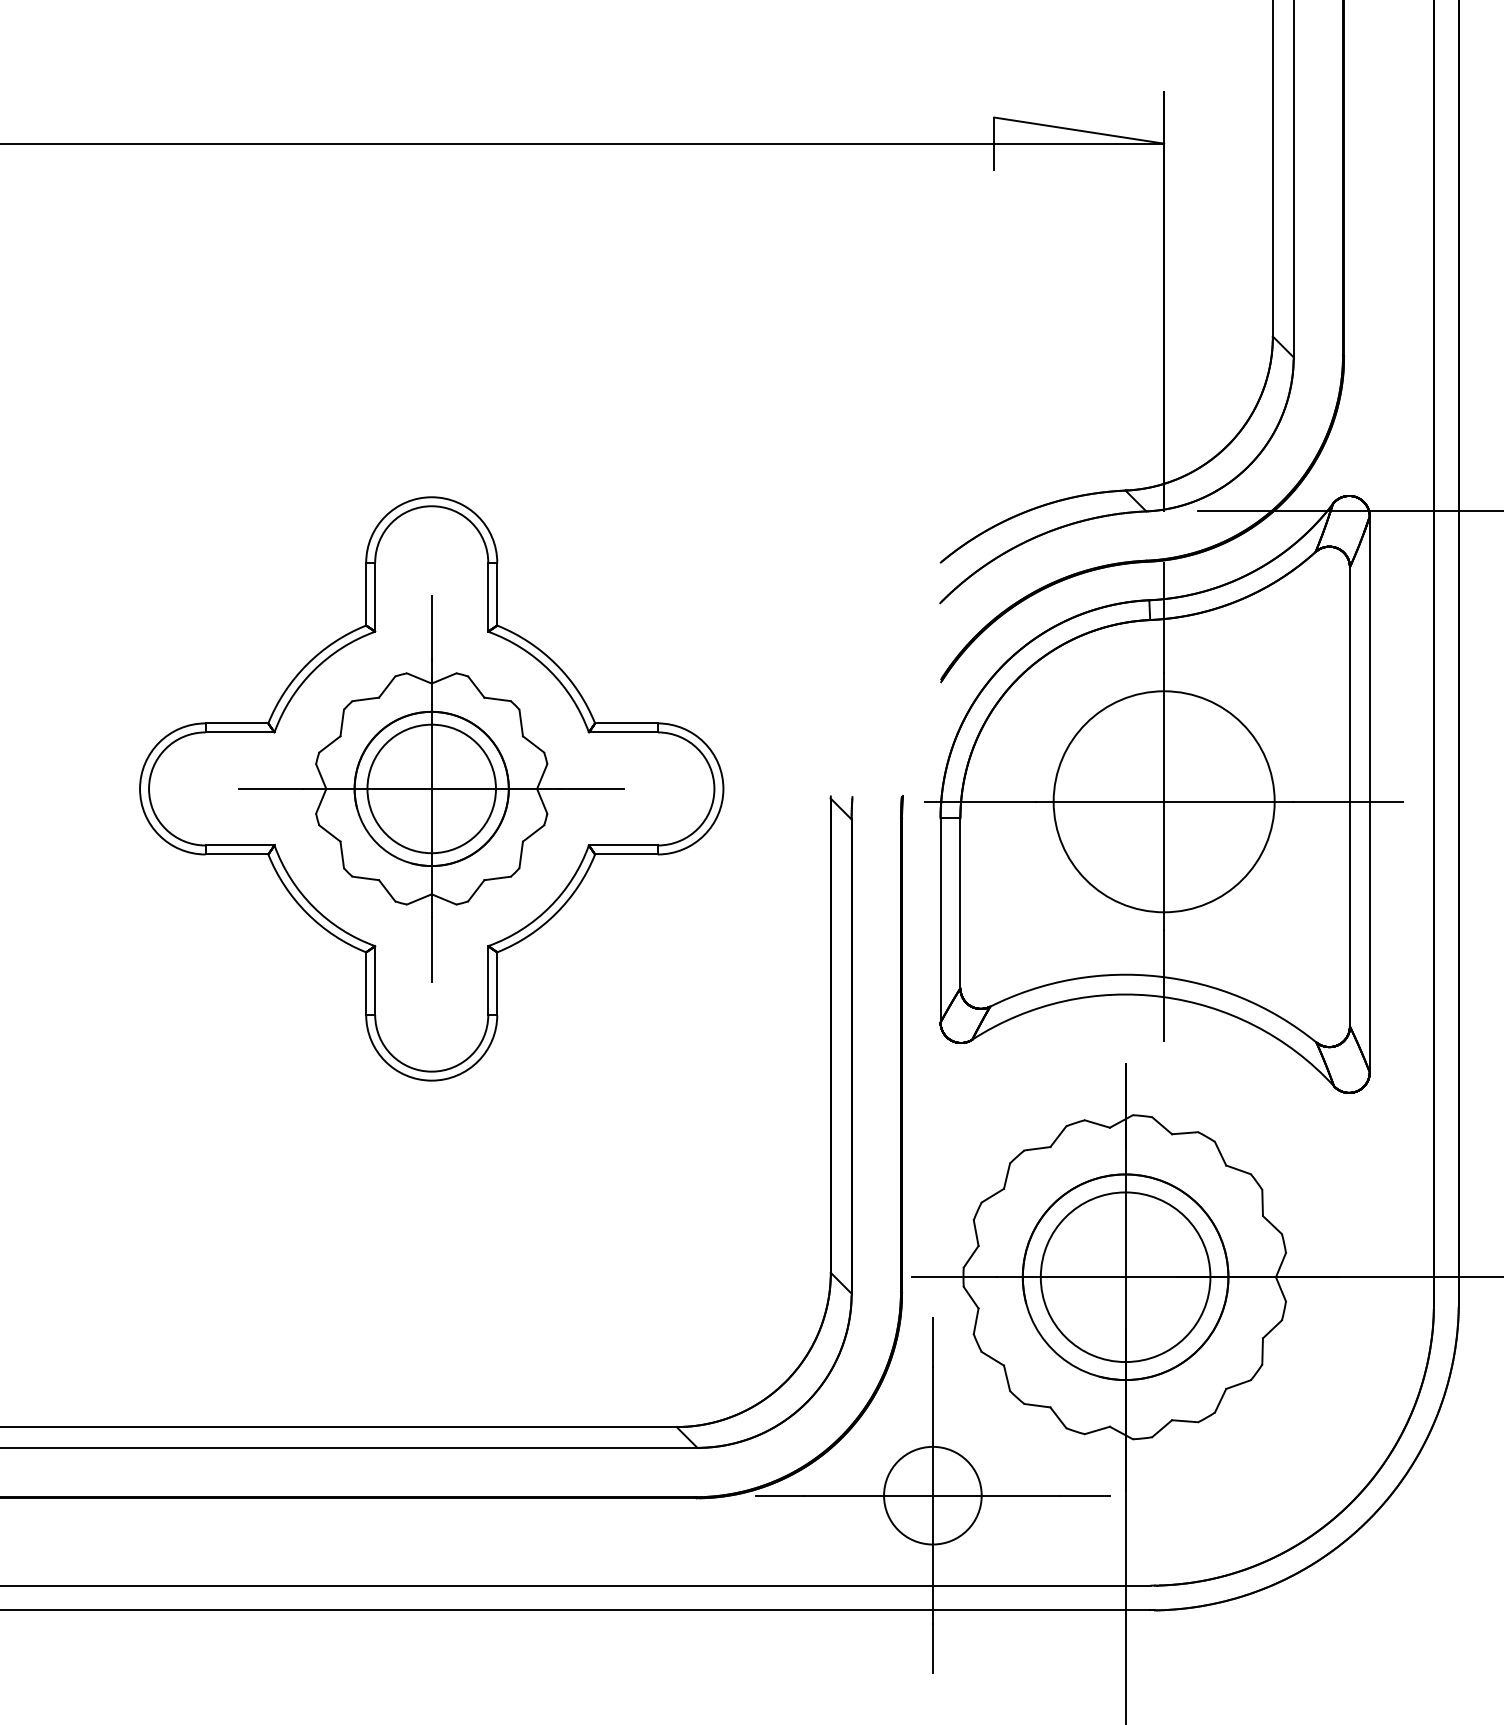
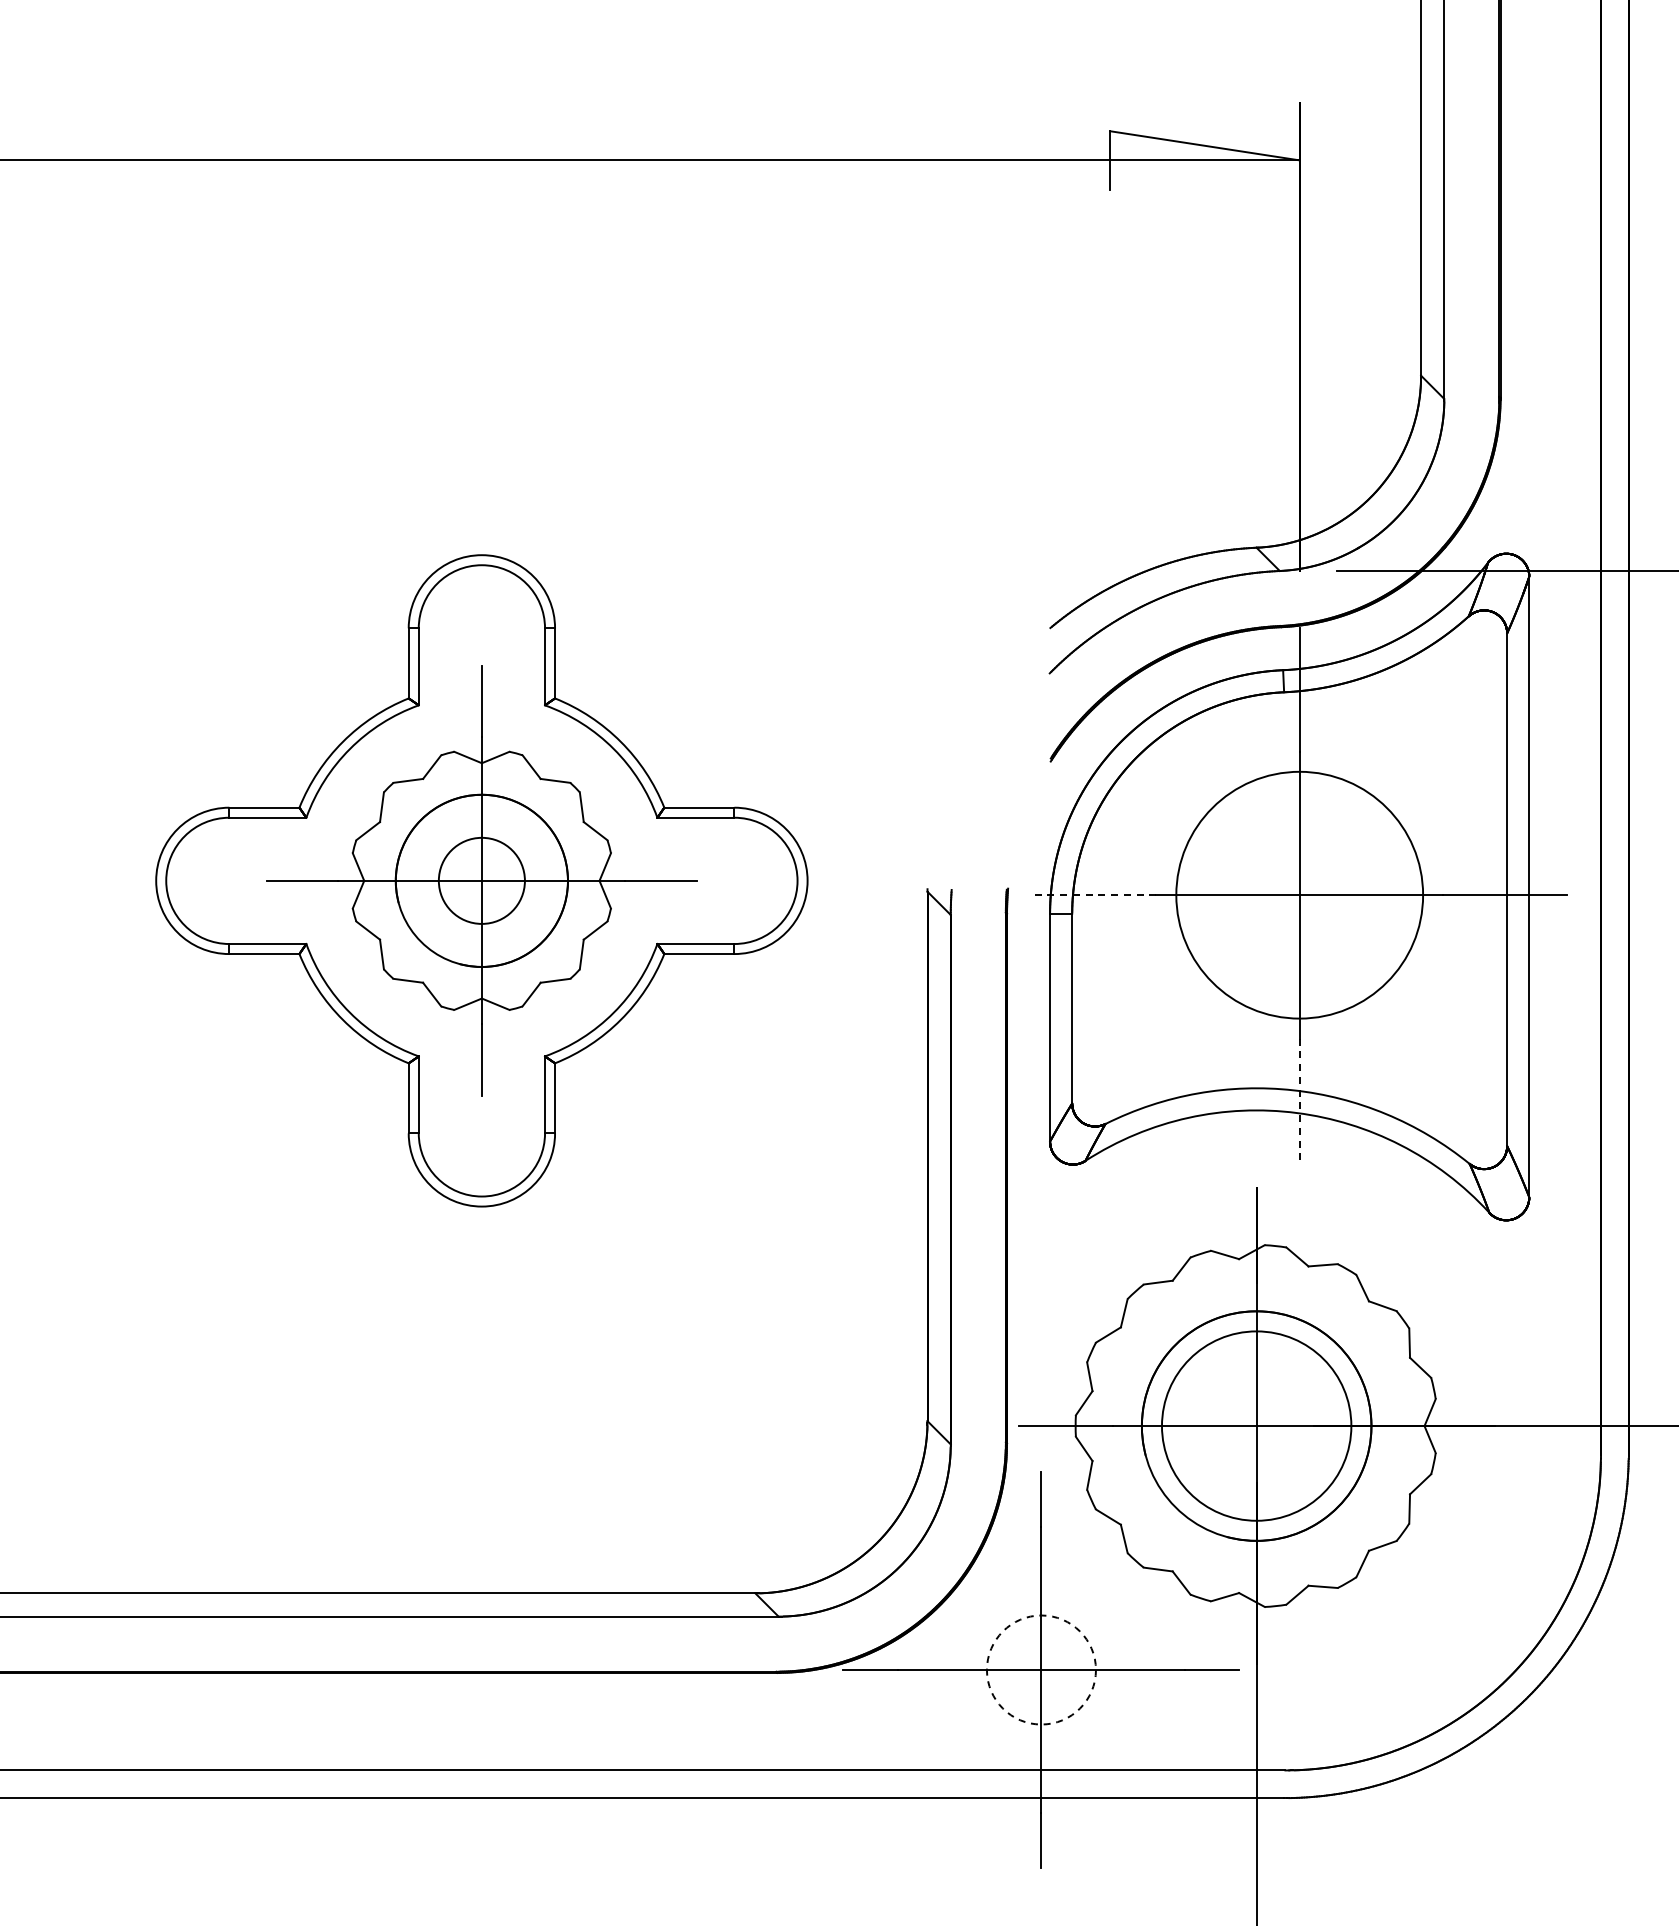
circle: (431, 788) -> (481, 880), size x0.6
line: (980, 802) -> (1094, 895), solid -> dashed
line: (1163, 985) -> (1299, 1100), solid -> dashed
circle: (932, 1495) -> (1040, 1669), solid -> dashed

